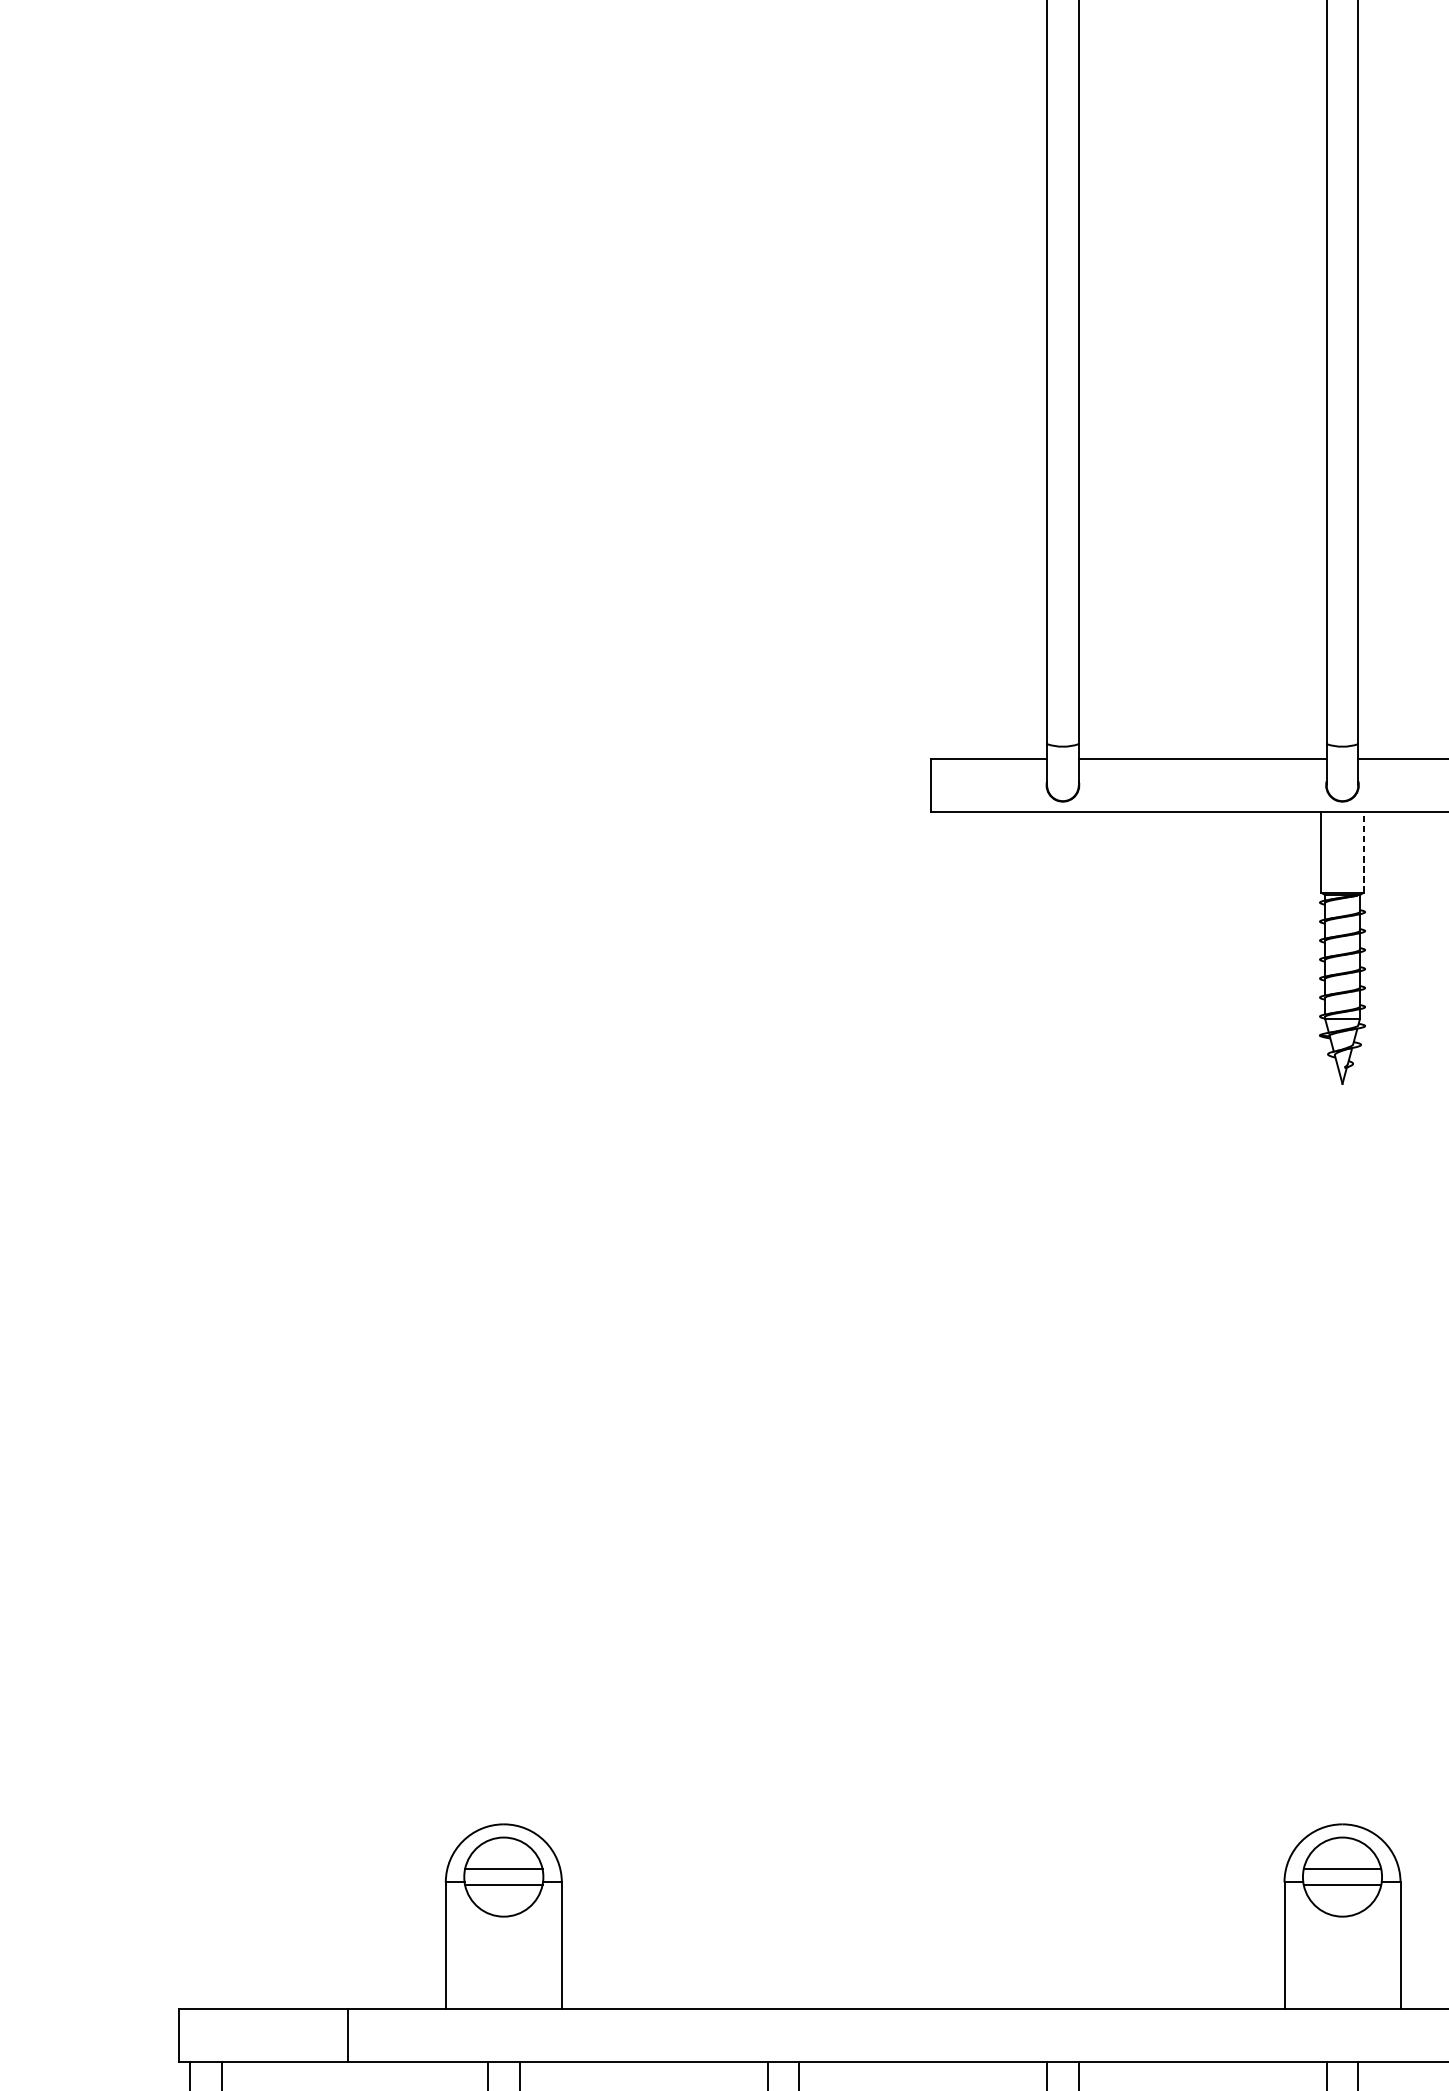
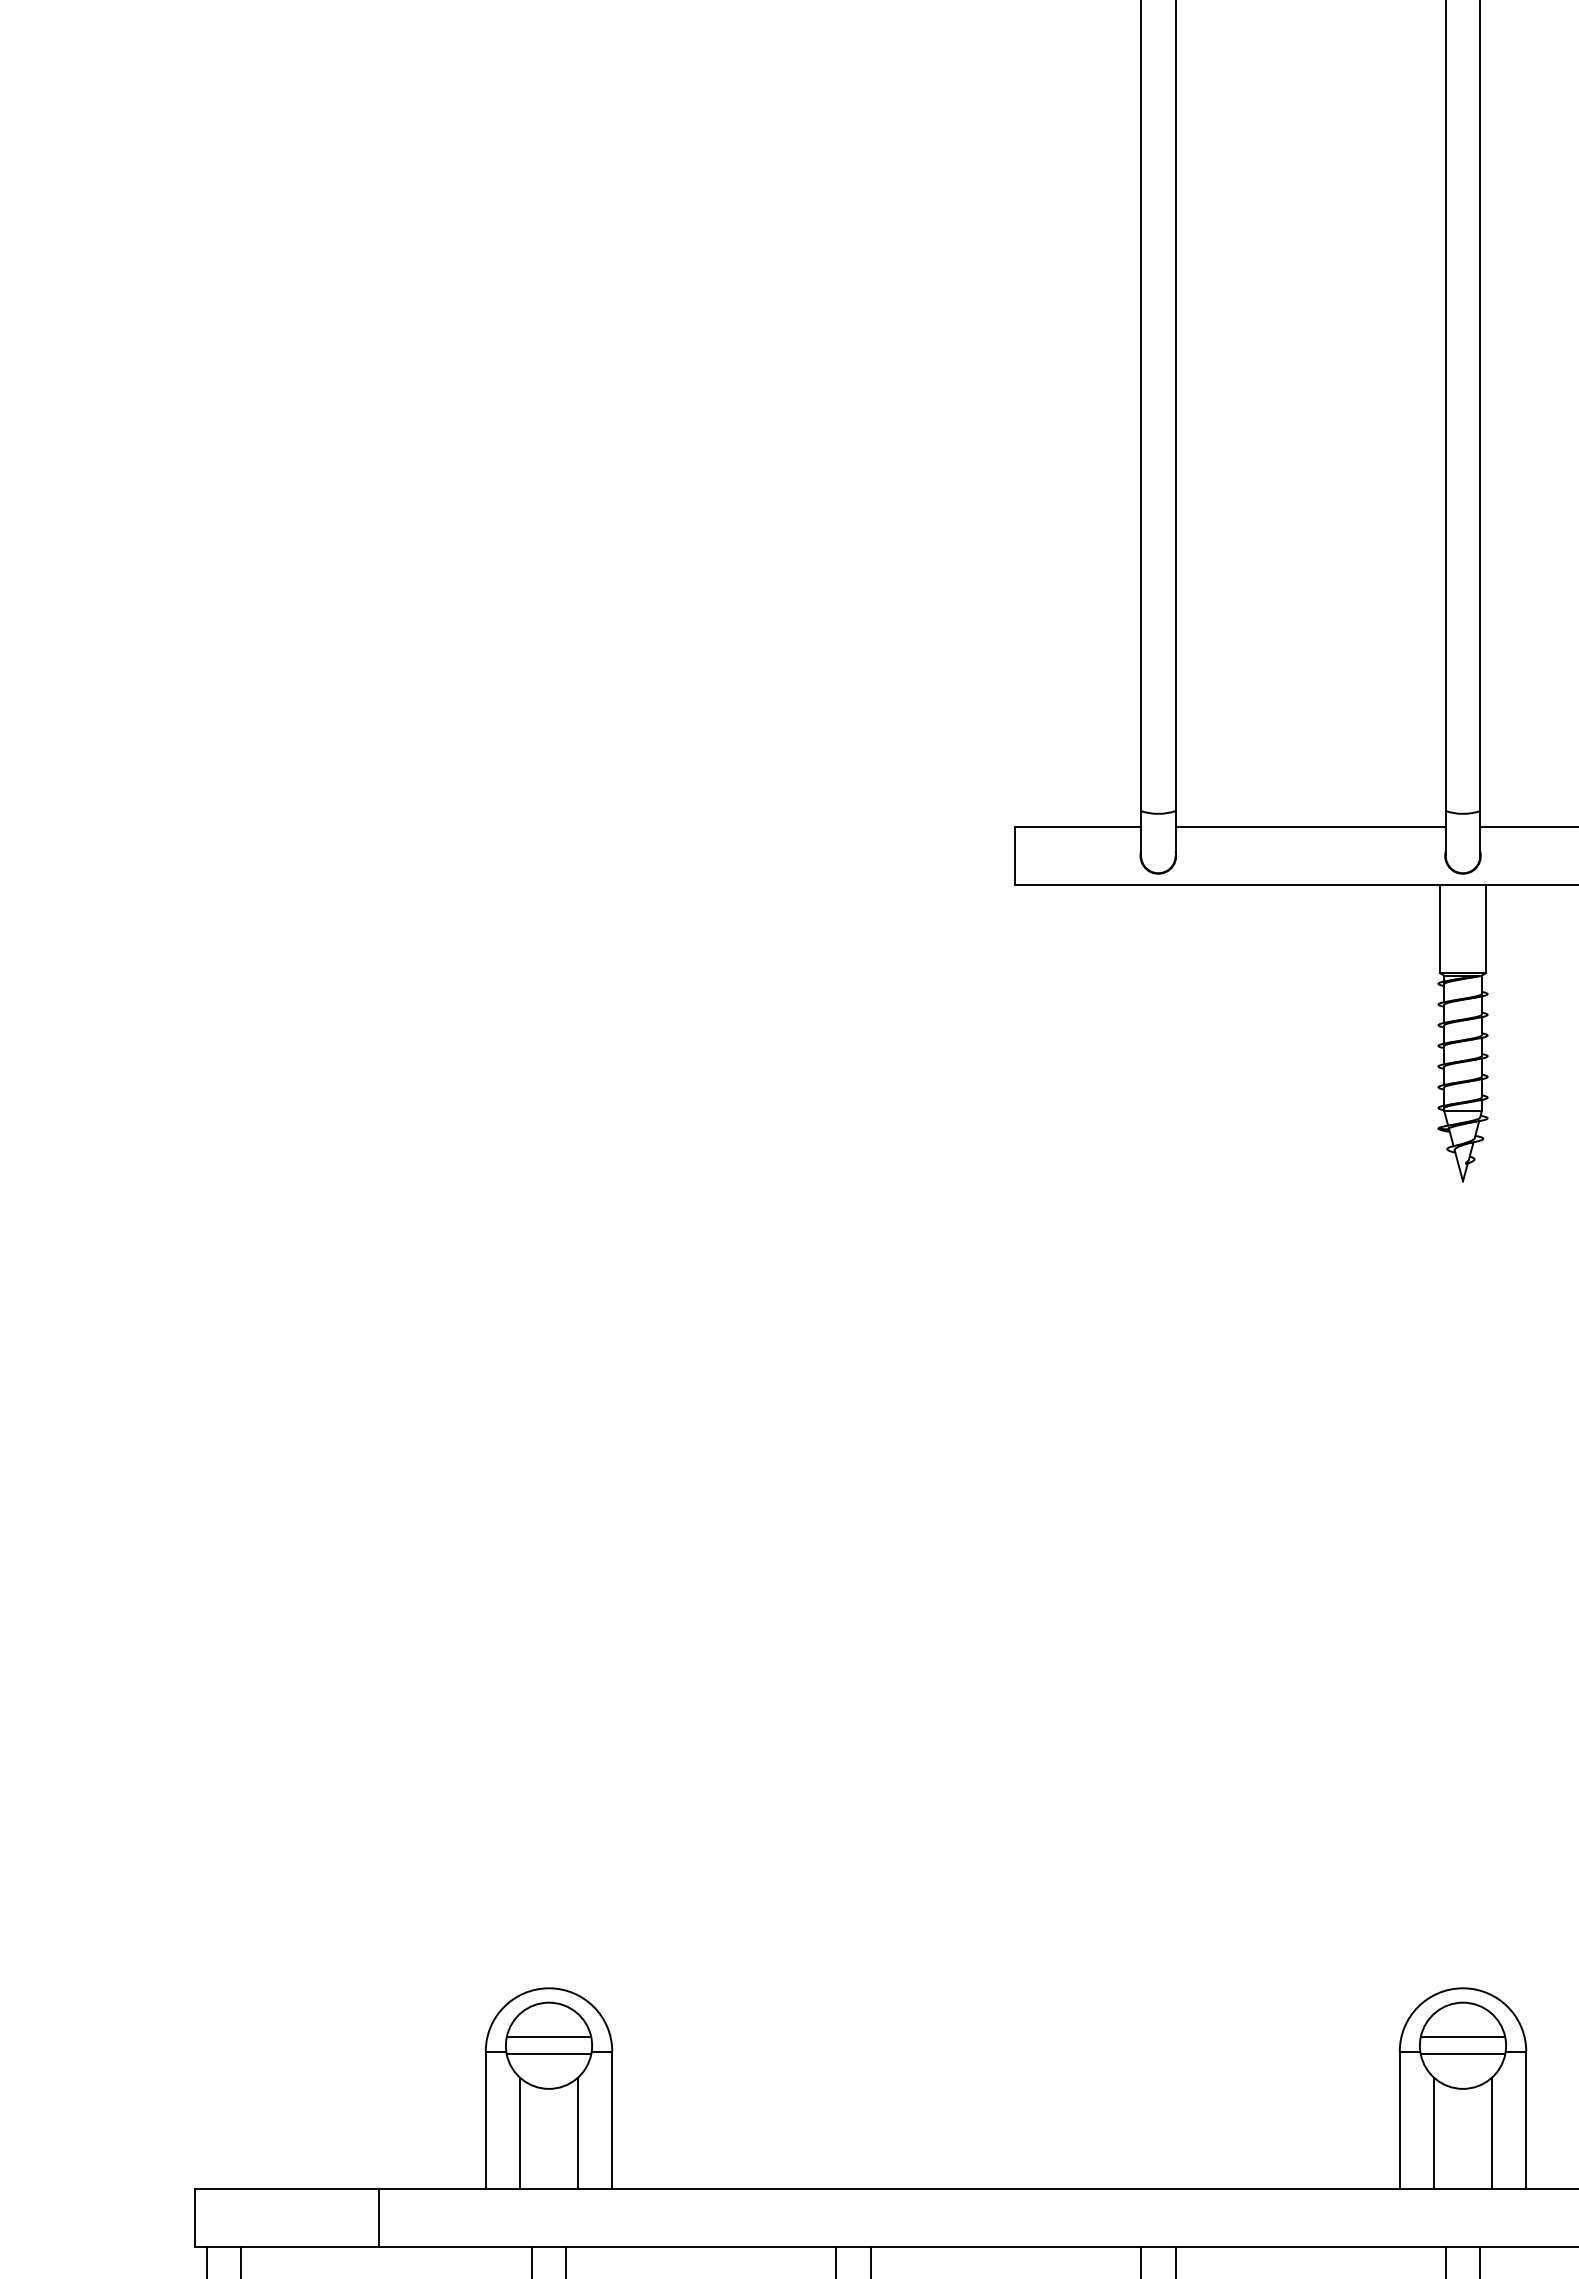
line: (1364, 851) -> (1486, 928), dashed -> solid
line: (477, 1957) -> (520, 2133), added
line: (529, 1957) -> (577, 2133), added
line: (1316, 1957) -> (1434, 2133), added
line: (1368, 1957) -> (1491, 2133), added

